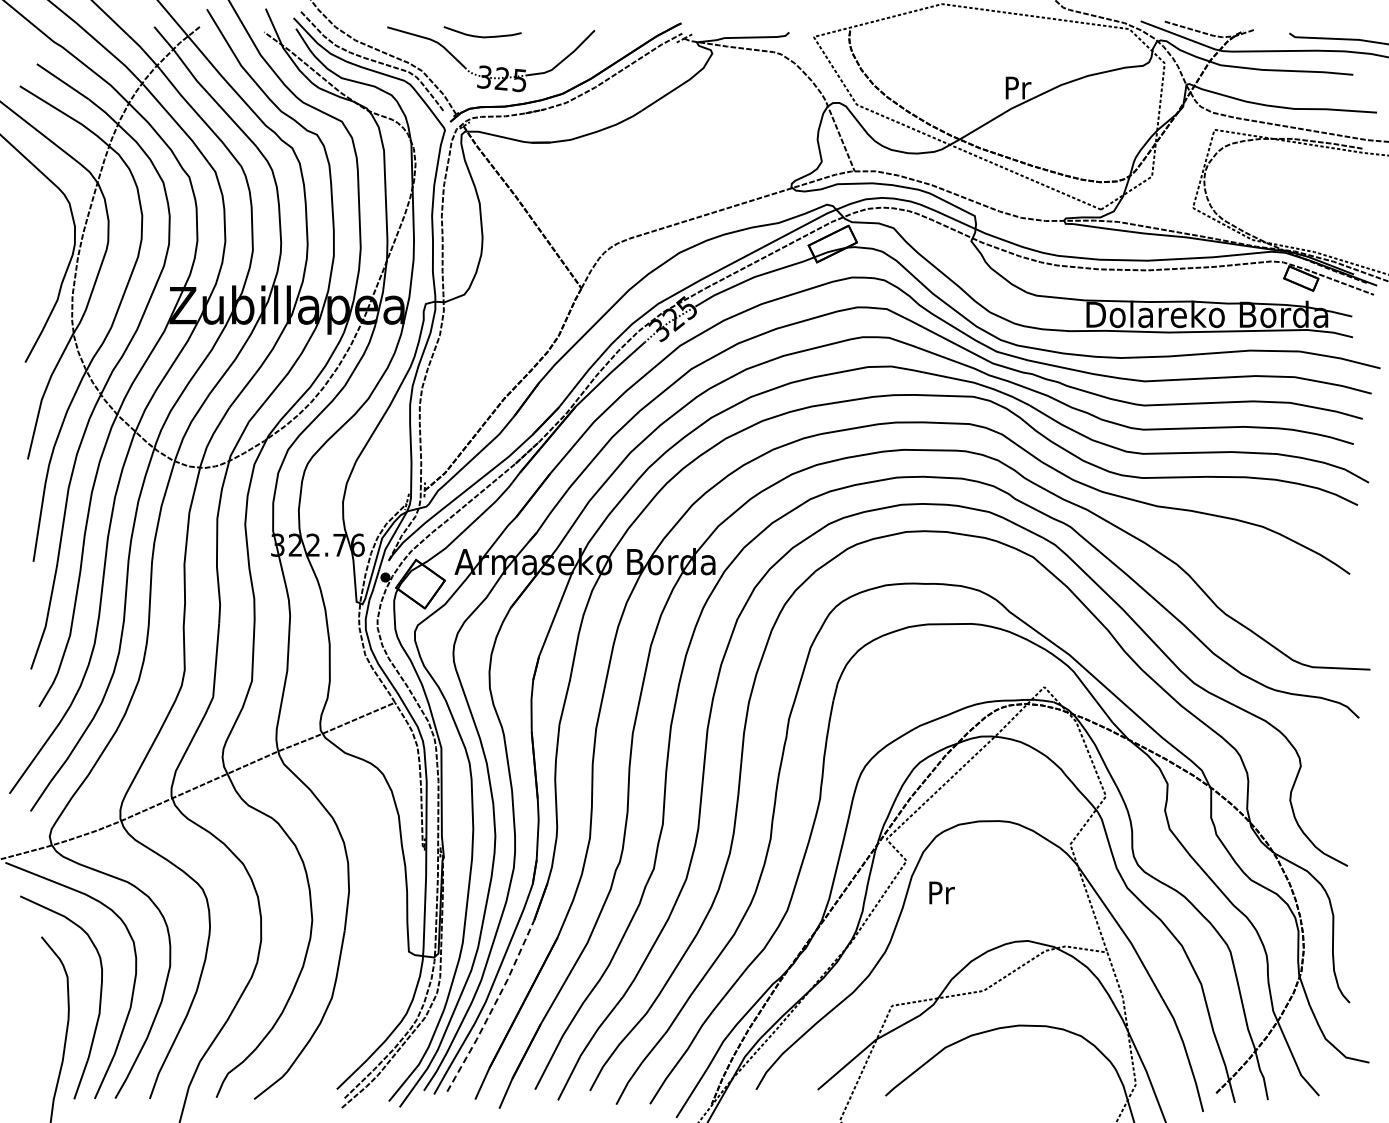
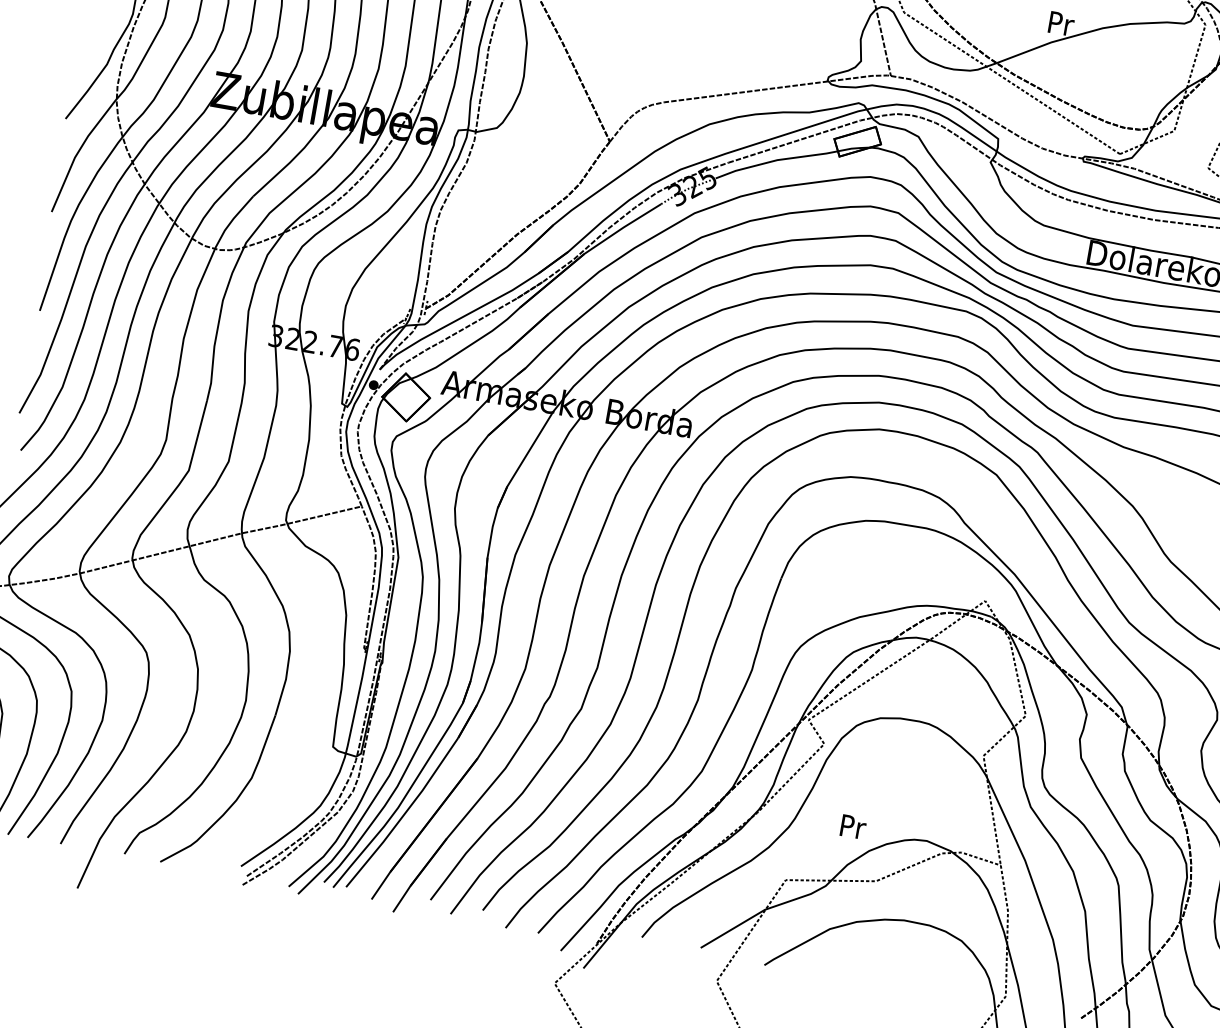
text: (941, 892) -> (852, 826), moved
line: (493, 1007) -> (404, 814), dashed -> solid

